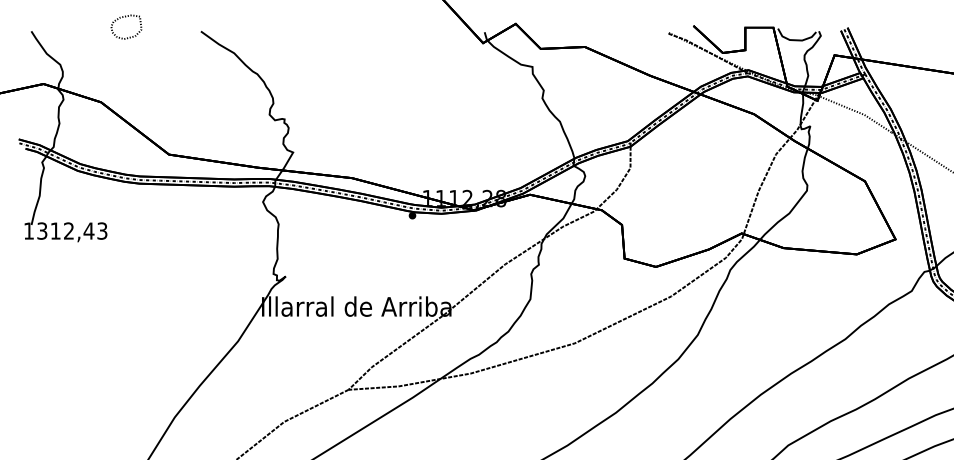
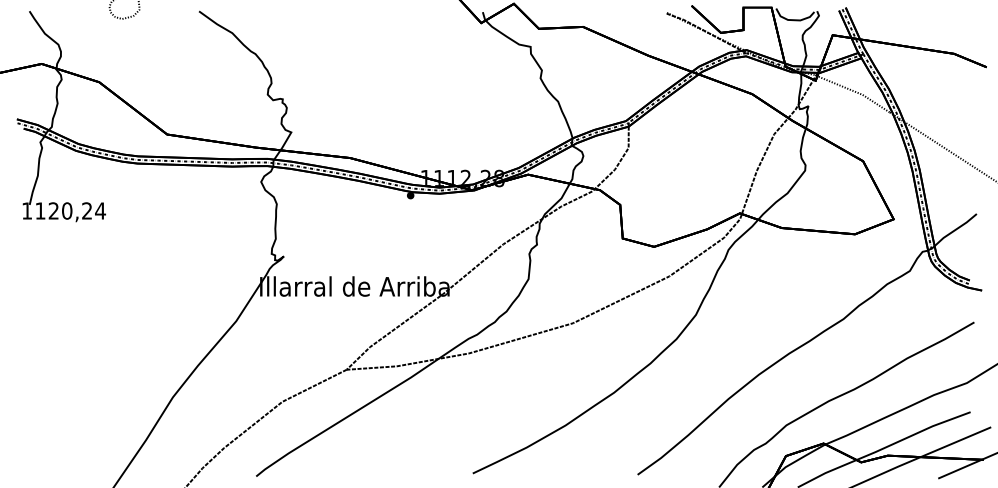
text: (72, 230) -> (70, 210), 1312,43 -> 1120,24

